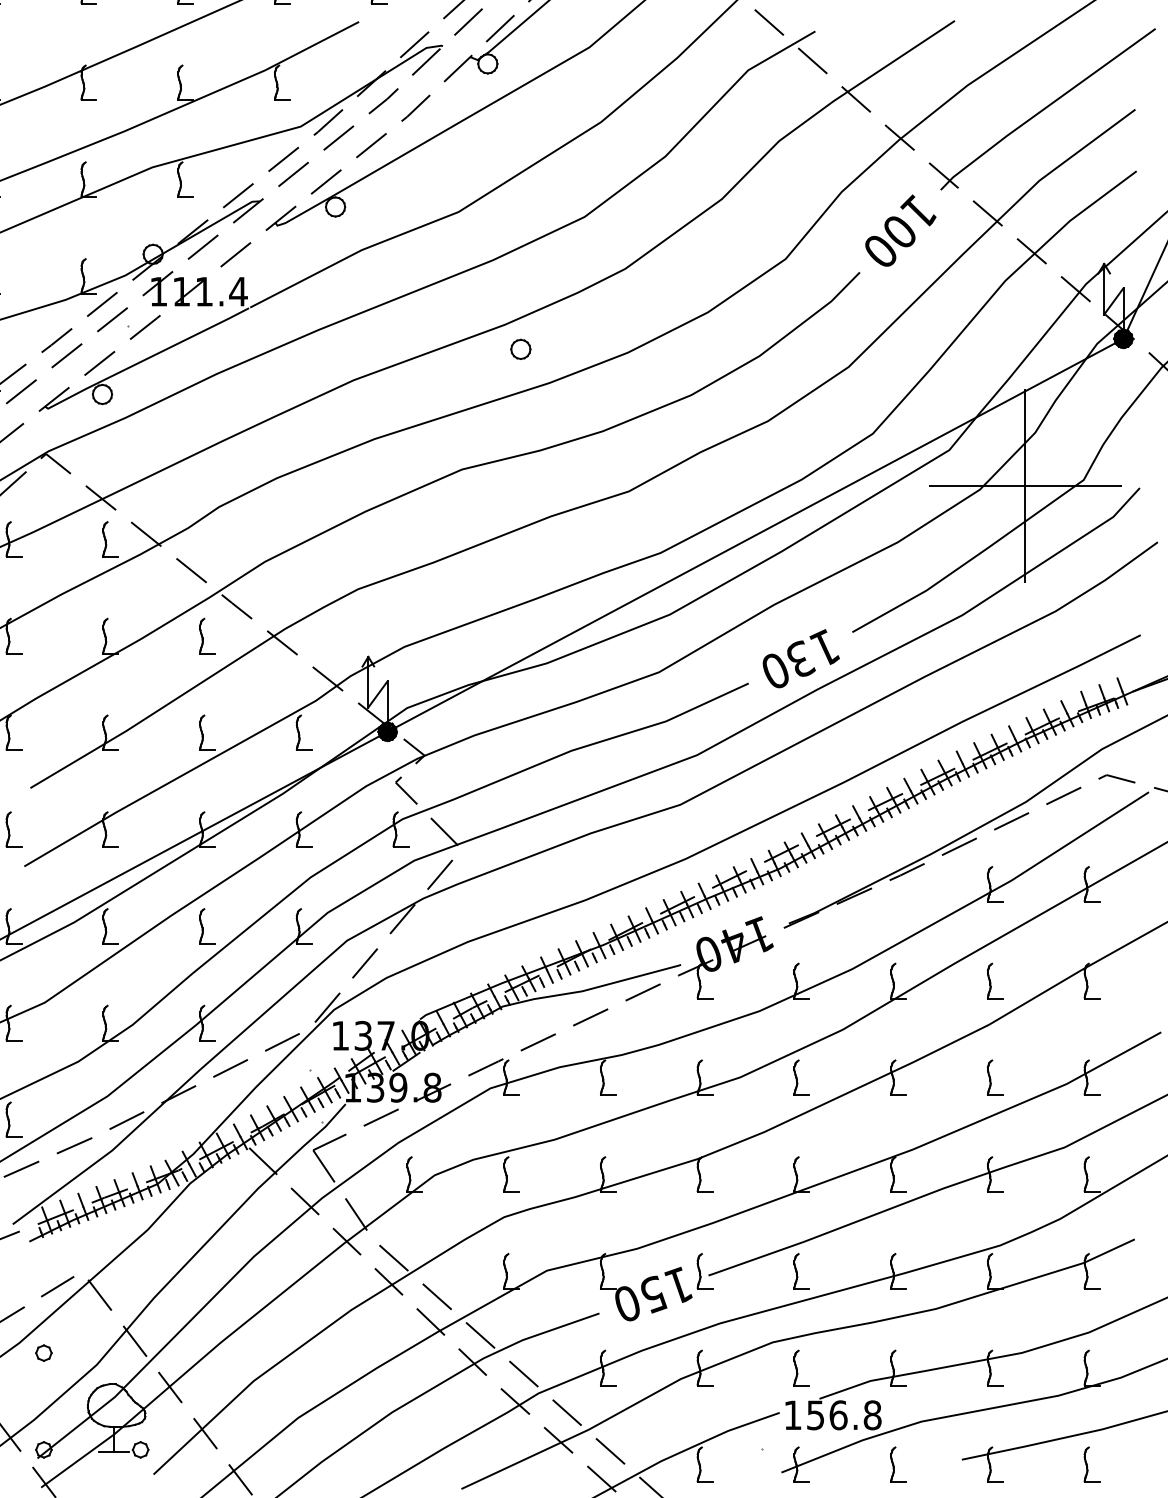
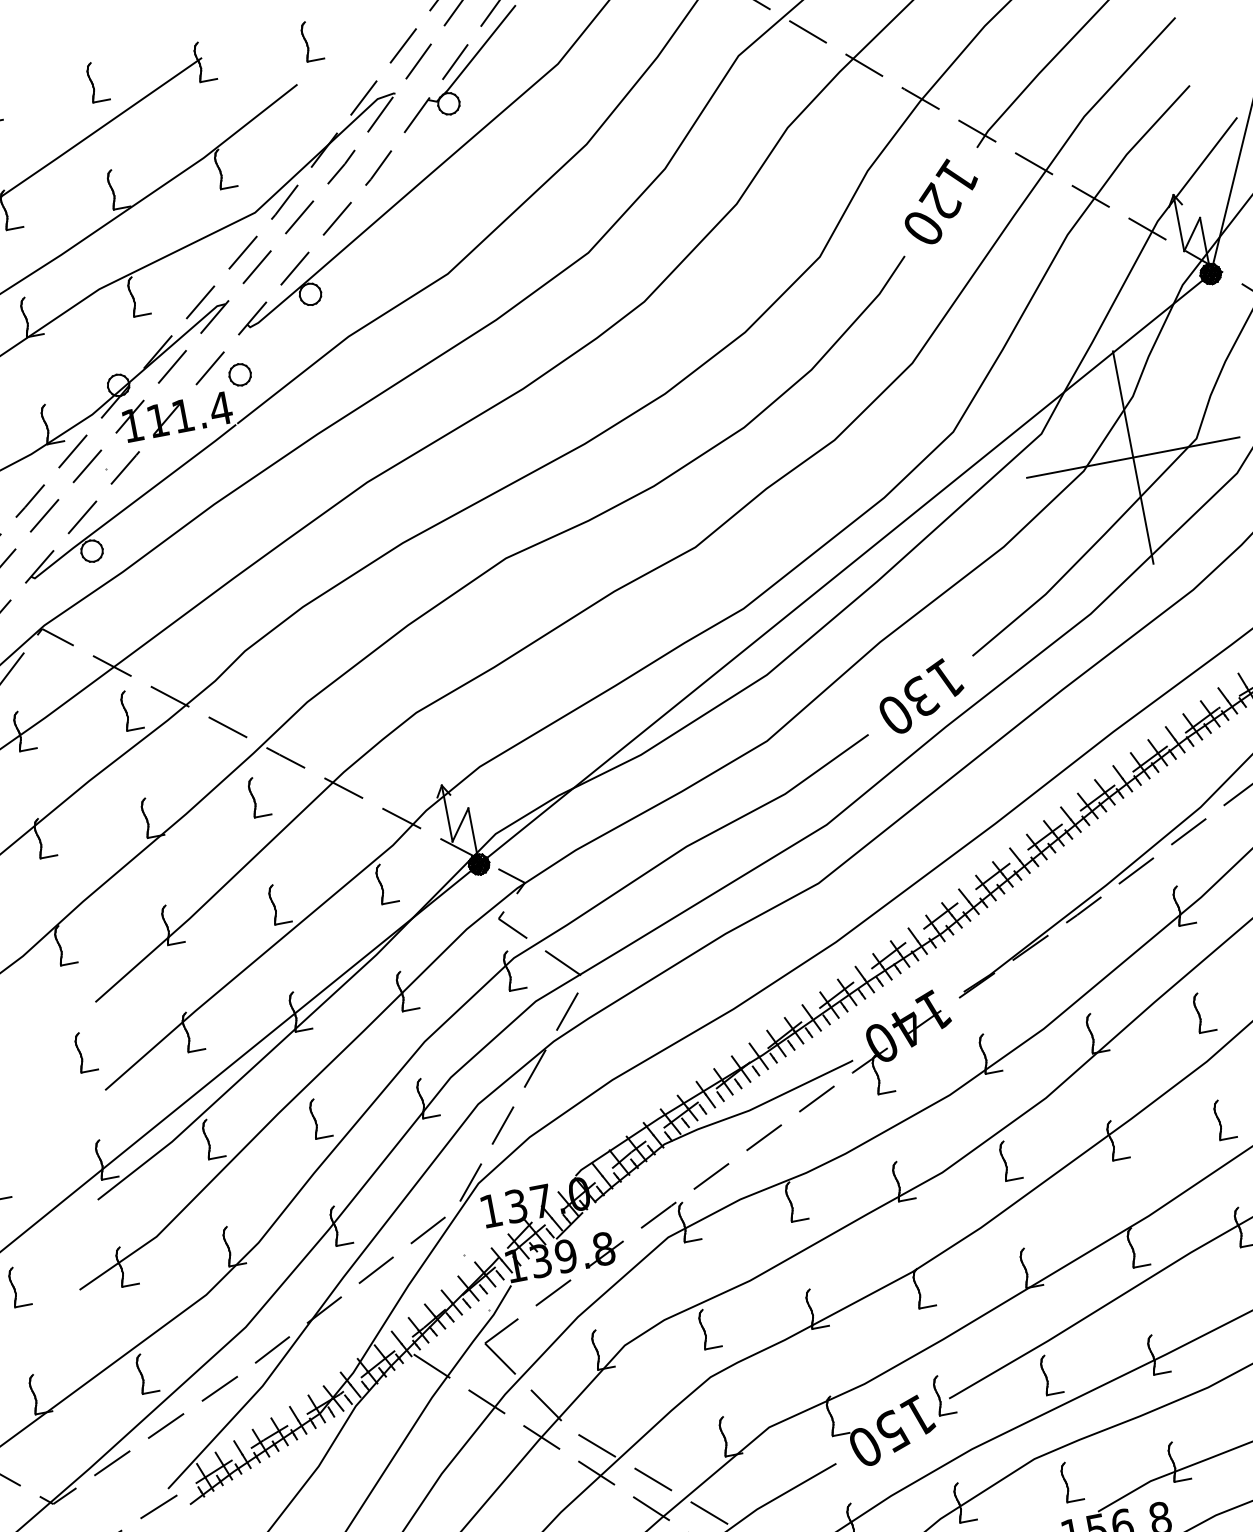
text: (899, 229) -> (939, 200), 100 -> 120
part: (520, 348) -> (239, 373), moved

